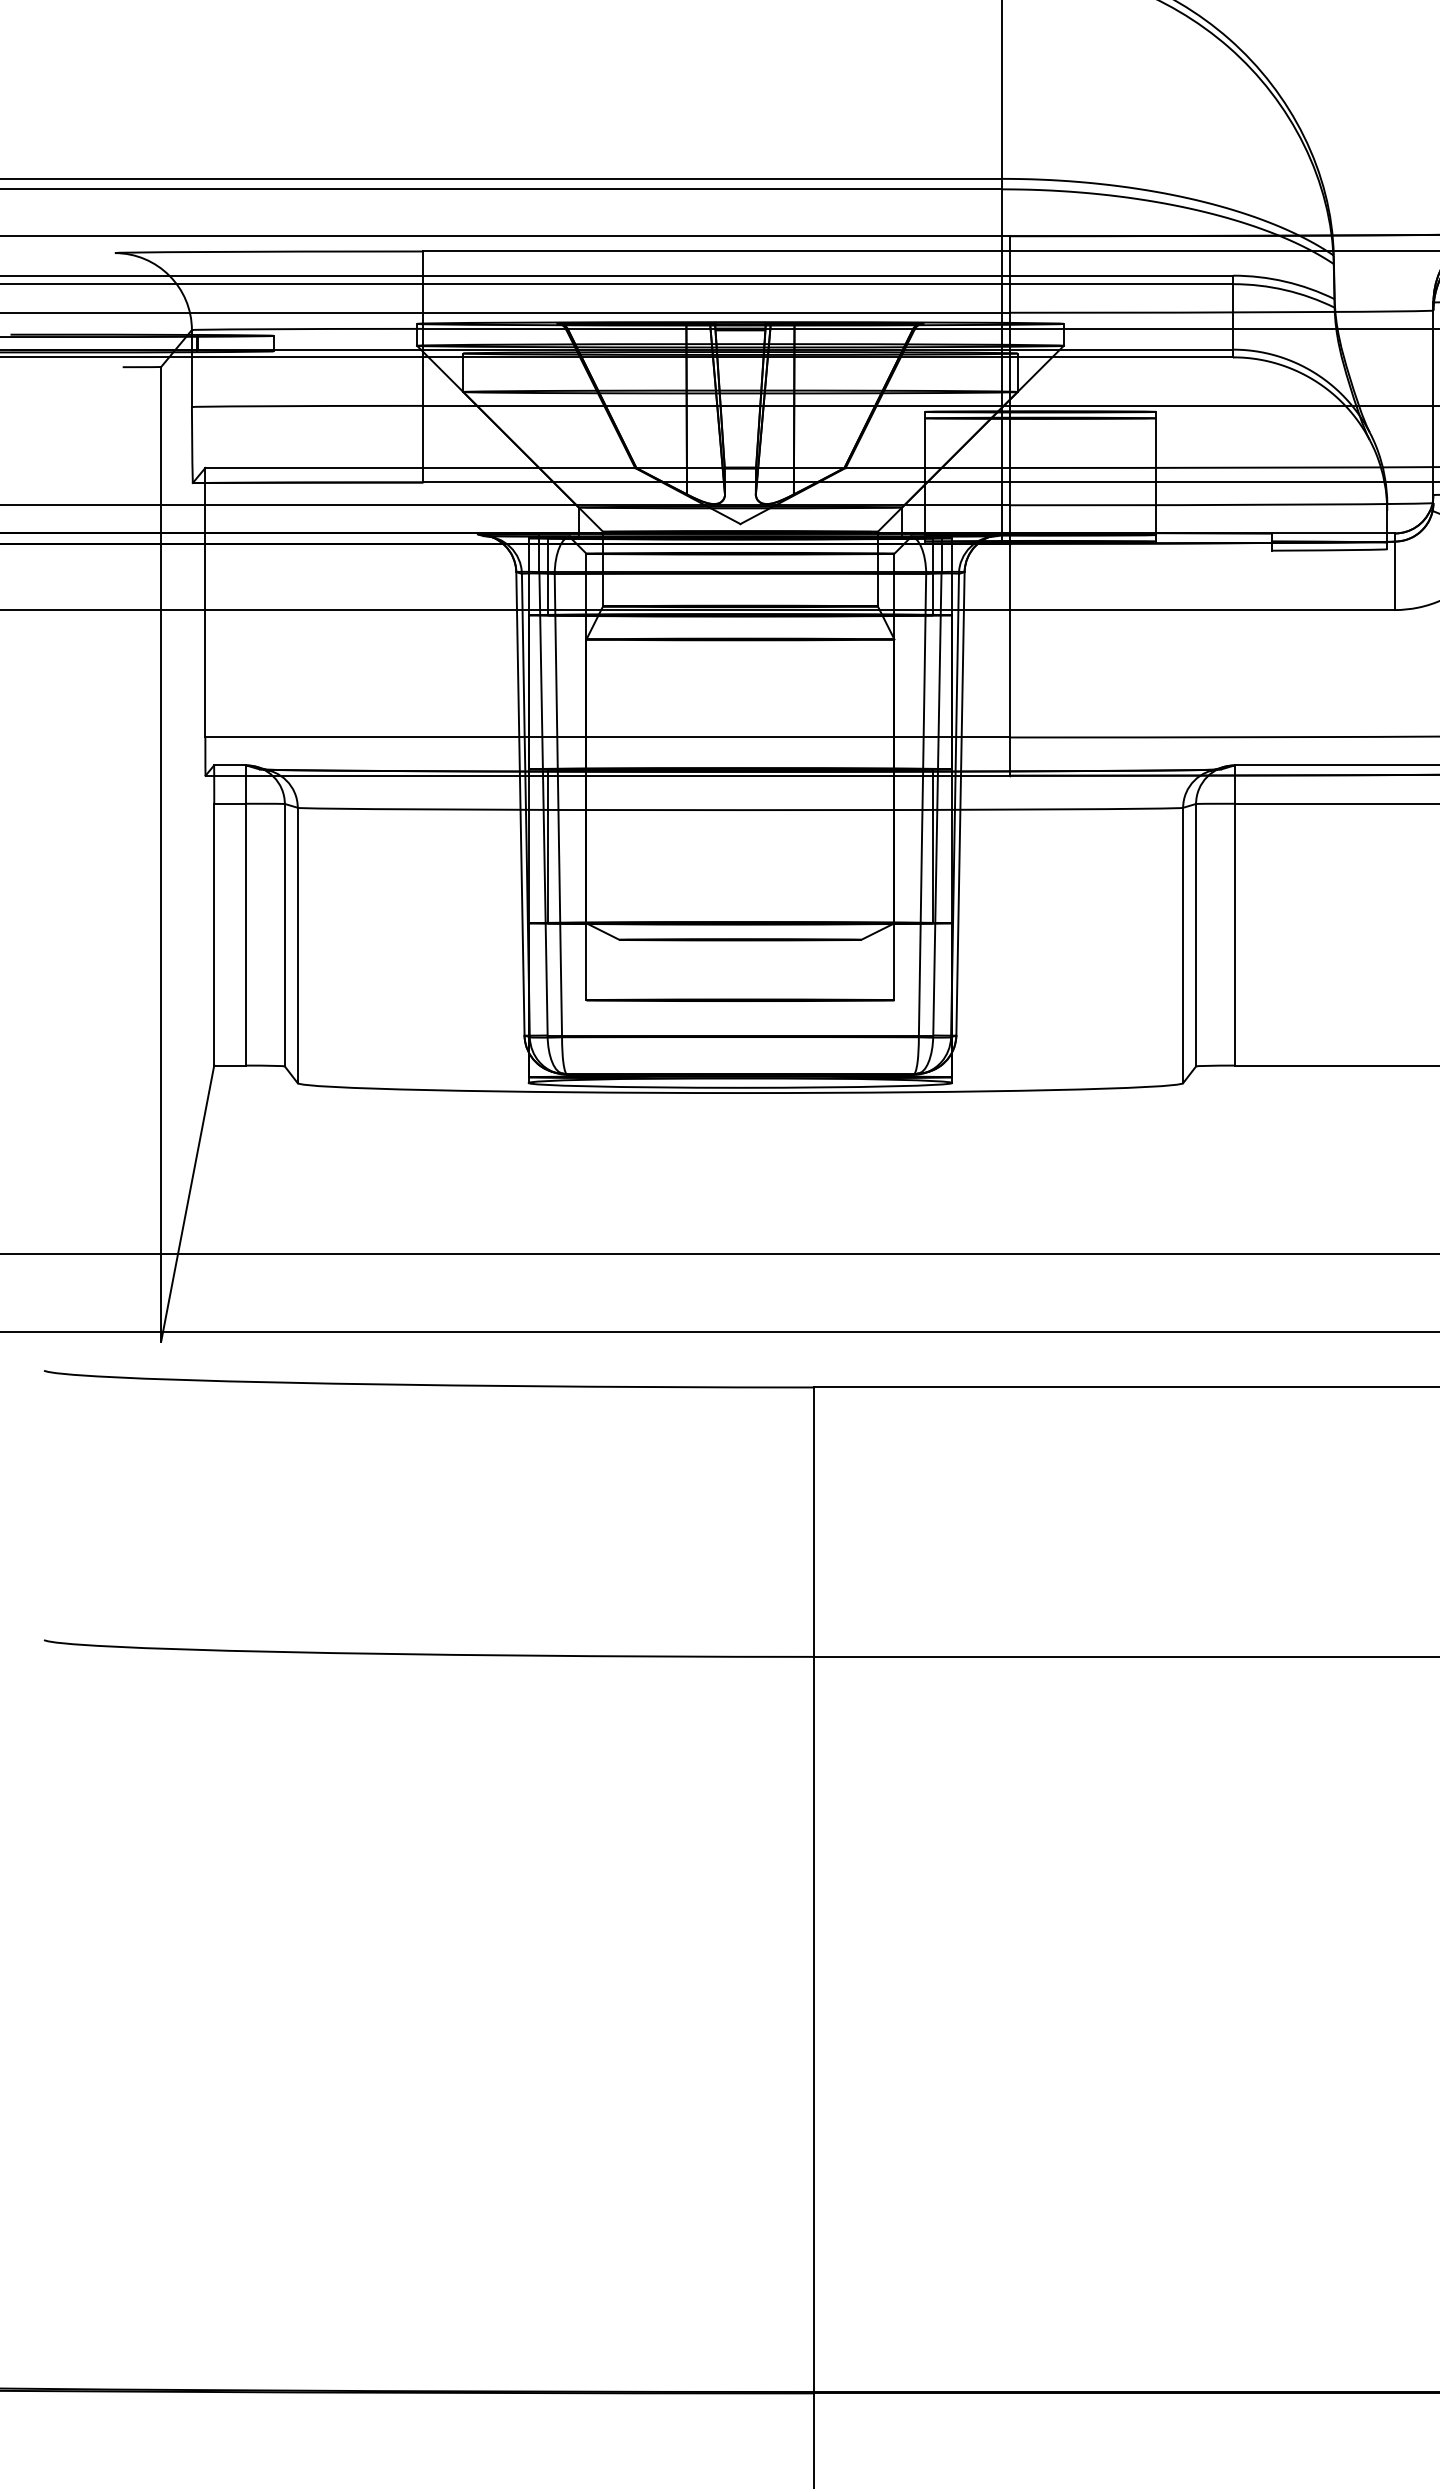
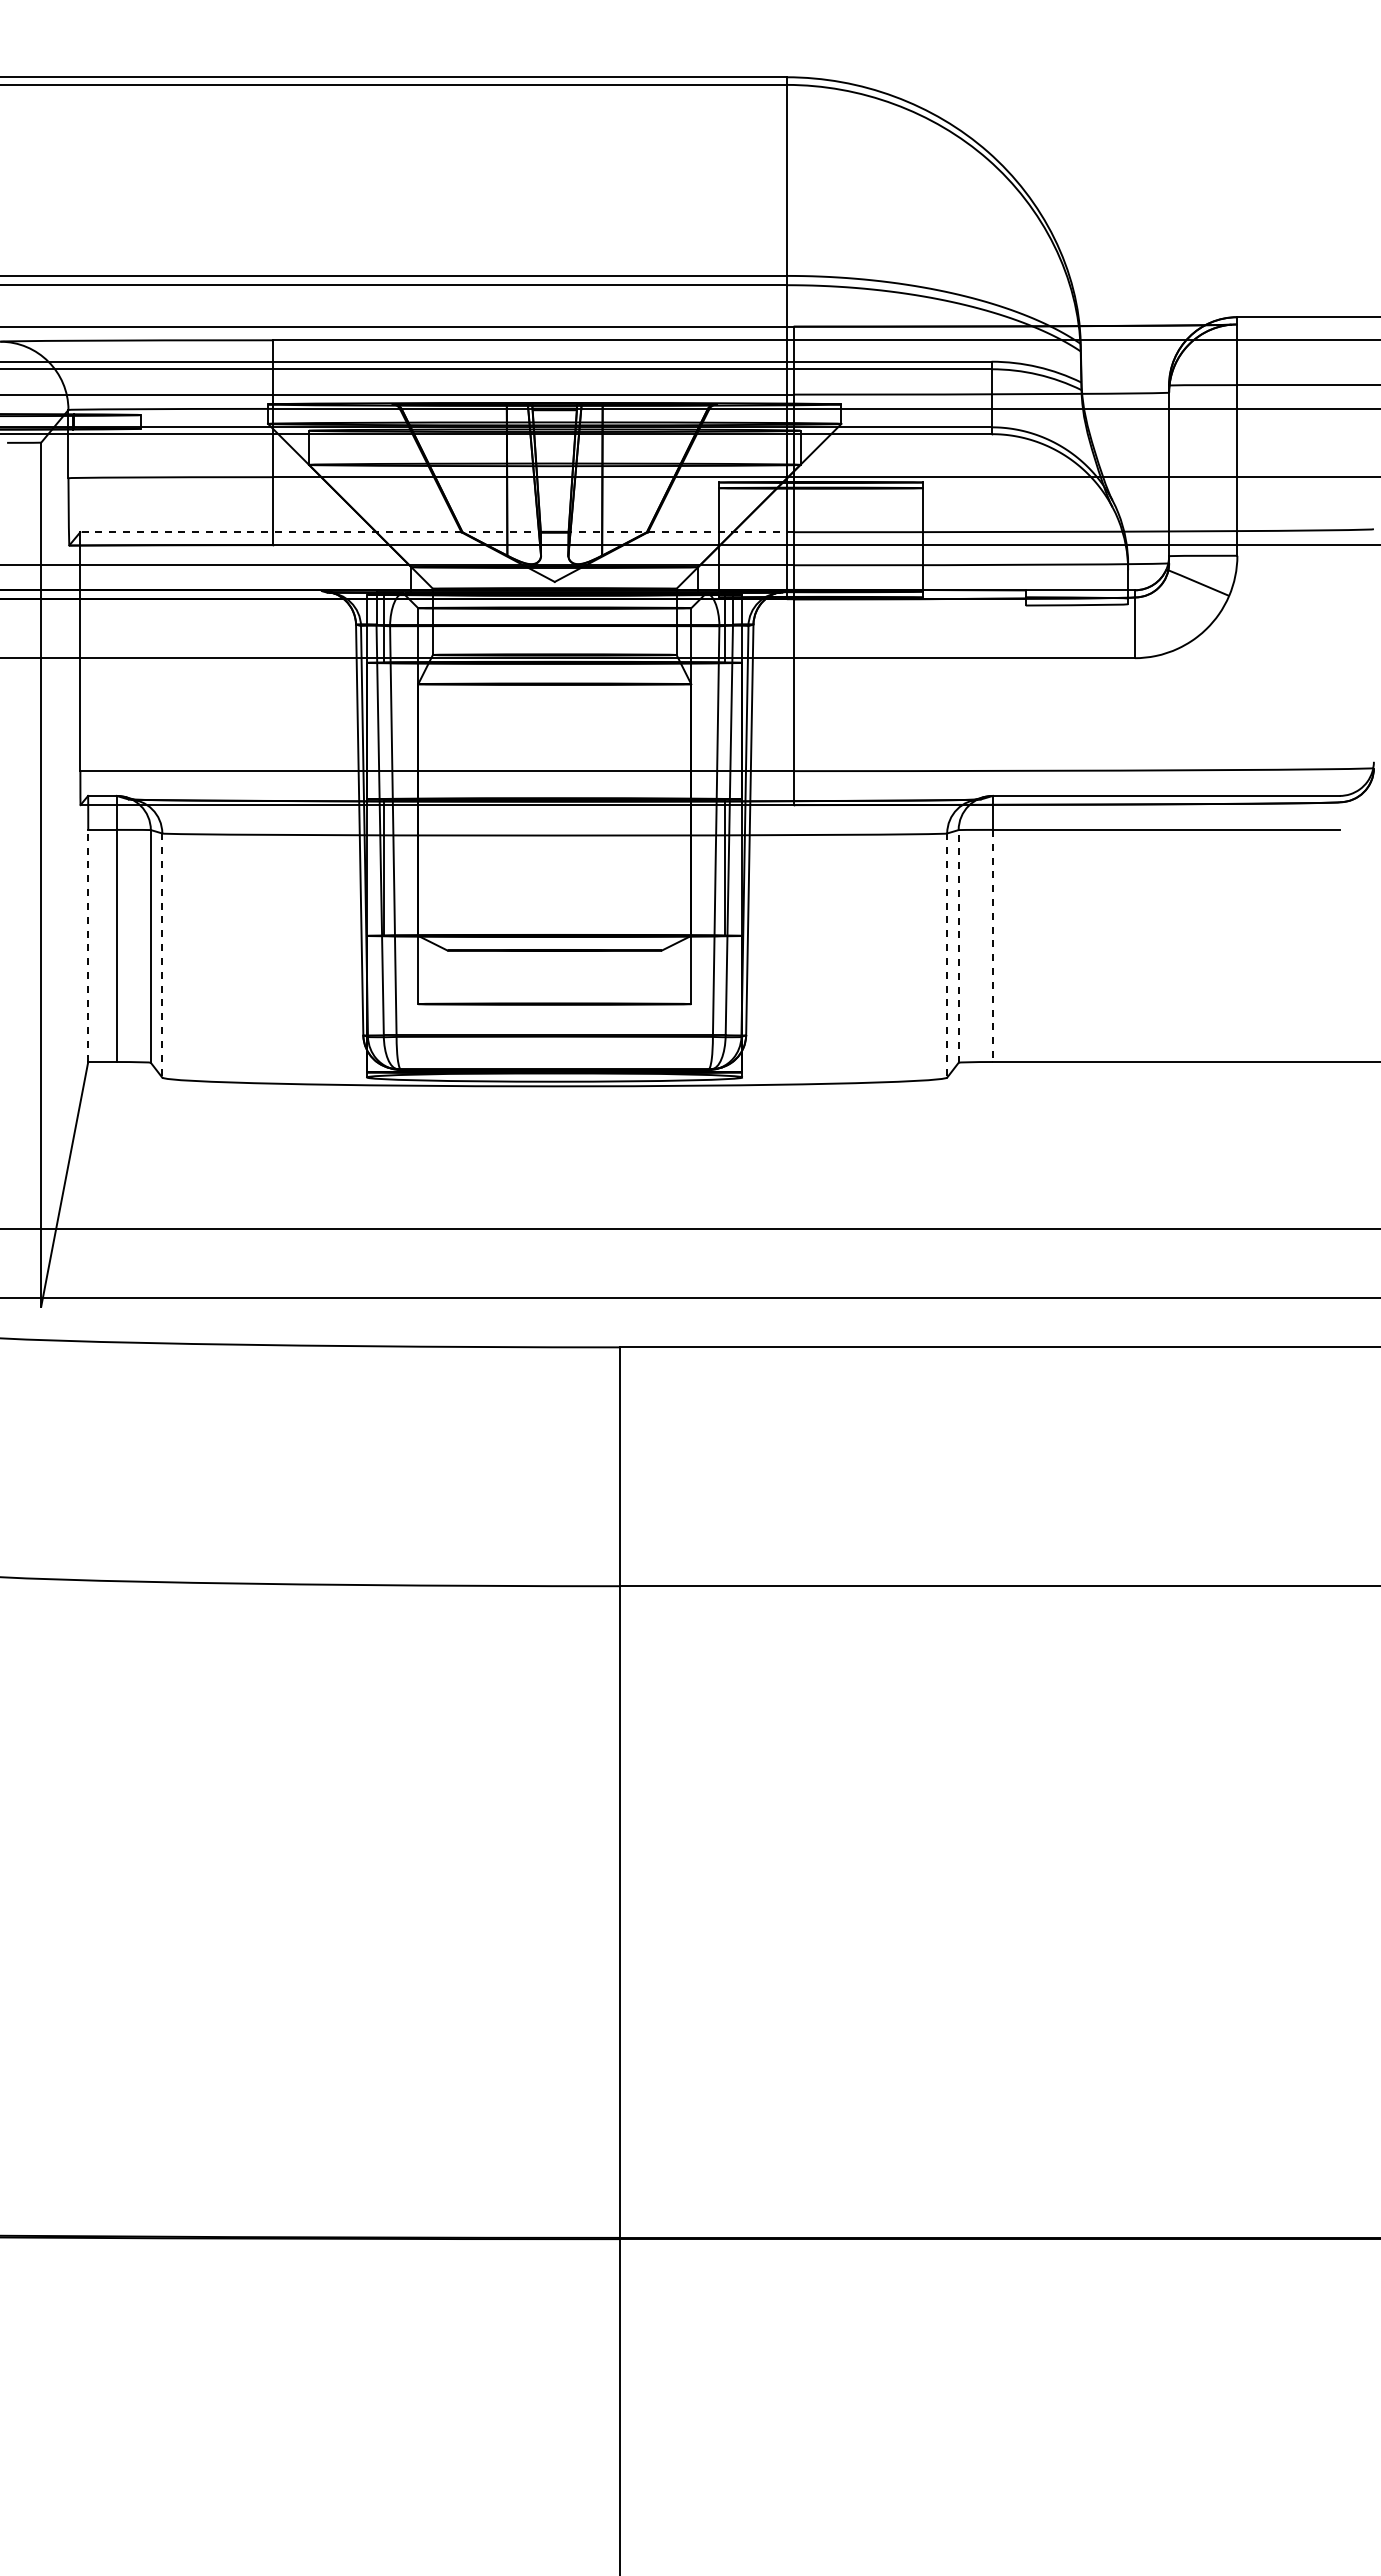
line: (608, 468) -> (437, 532), solid -> dashed
line: (214, 934) -> (88, 945), solid -> dashed
line: (1195, 934) -> (958, 945), solid -> dashed
line: (1234, 935) -> (992, 946), solid -> dashed
line: (297, 946) -> (162, 956), solid -> dashed
line: (1183, 946) -> (947, 956), solid -> dashed

